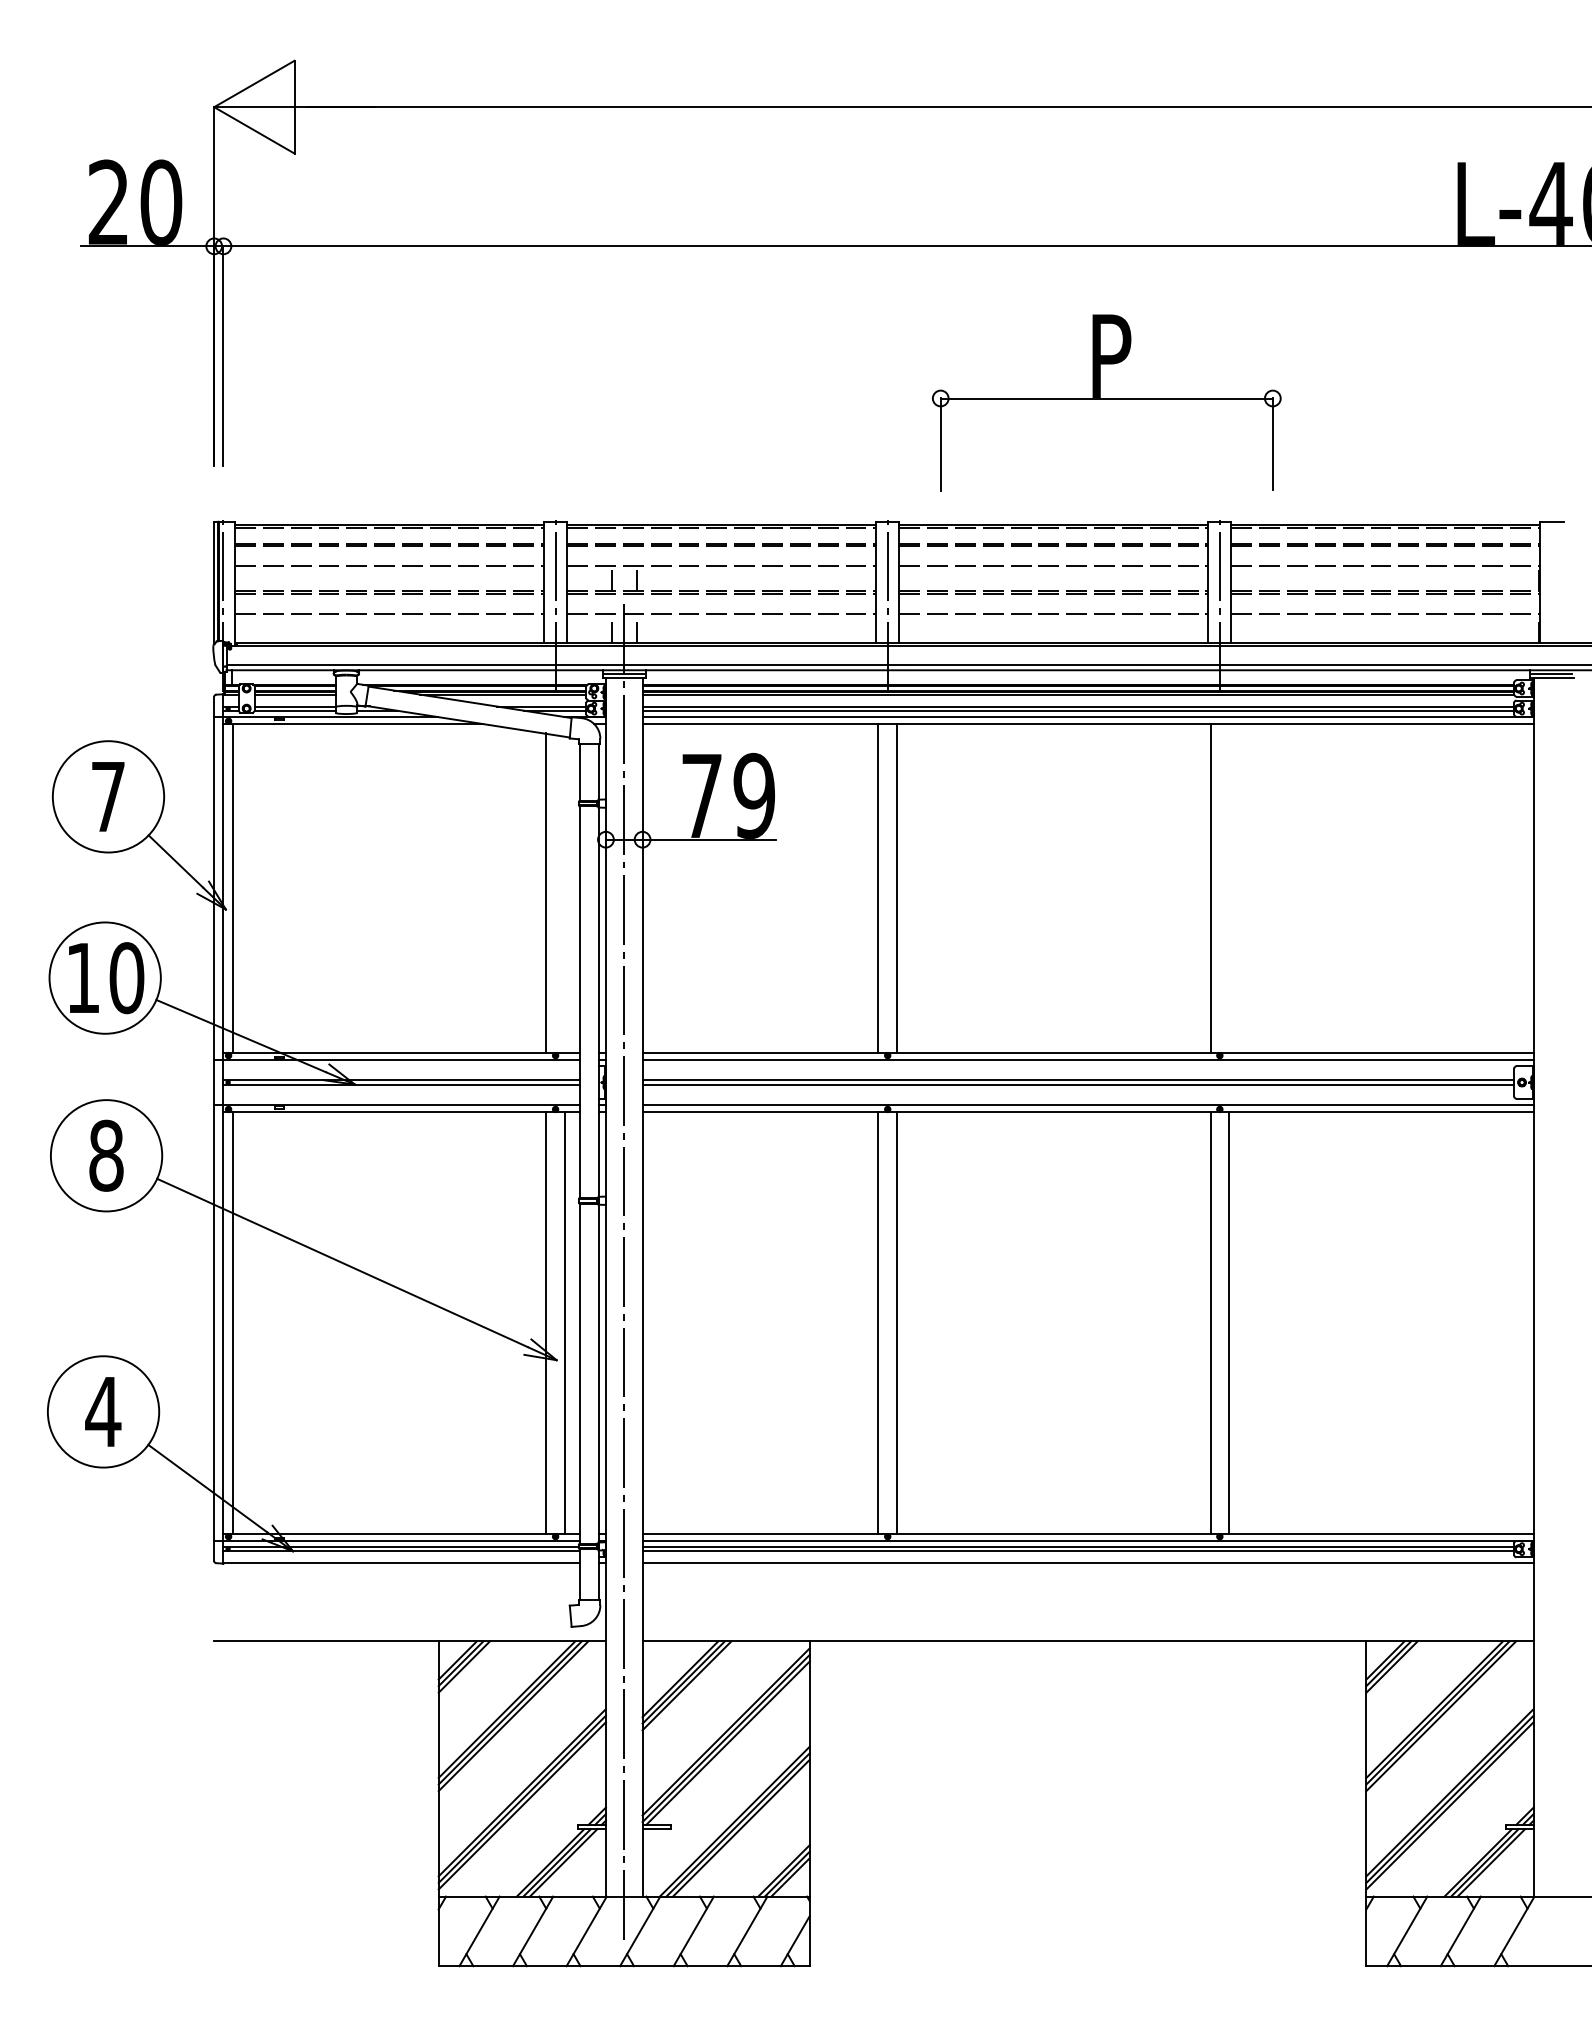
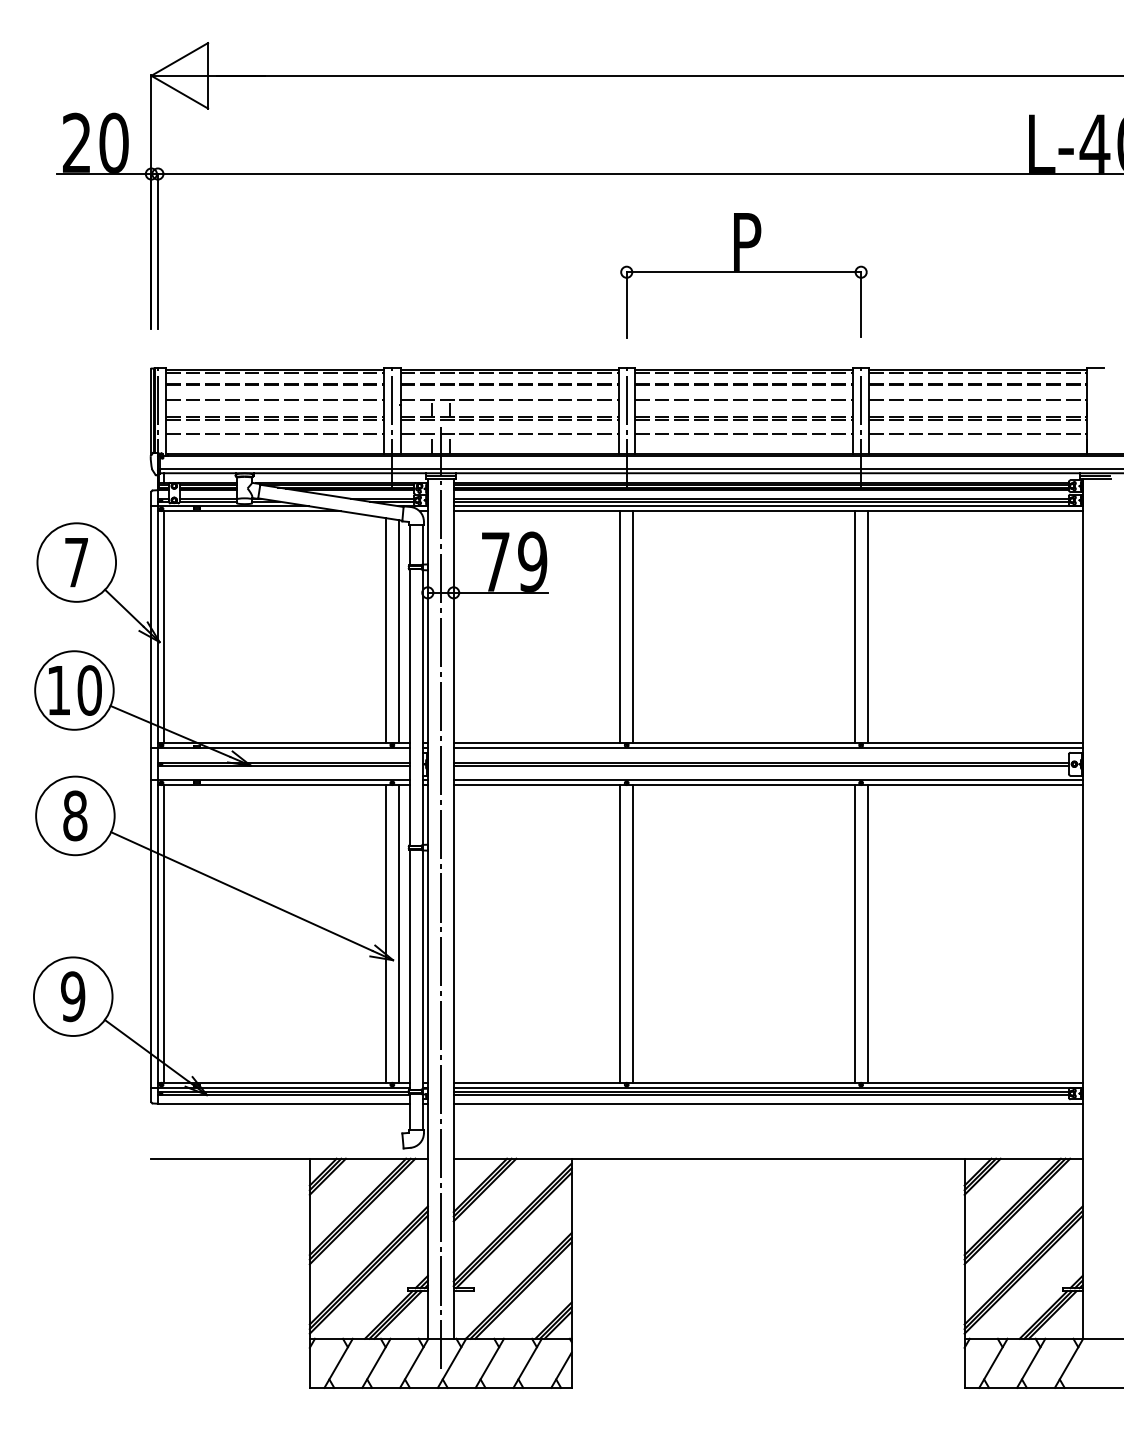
part: (1106, 402) -> (743, 275), moved
line: (1229, 888) -> (867, 627), added
line: (564, 894) -> (398, 631), added
text: (103, 1411) -> (73, 996), 4 -> 9

